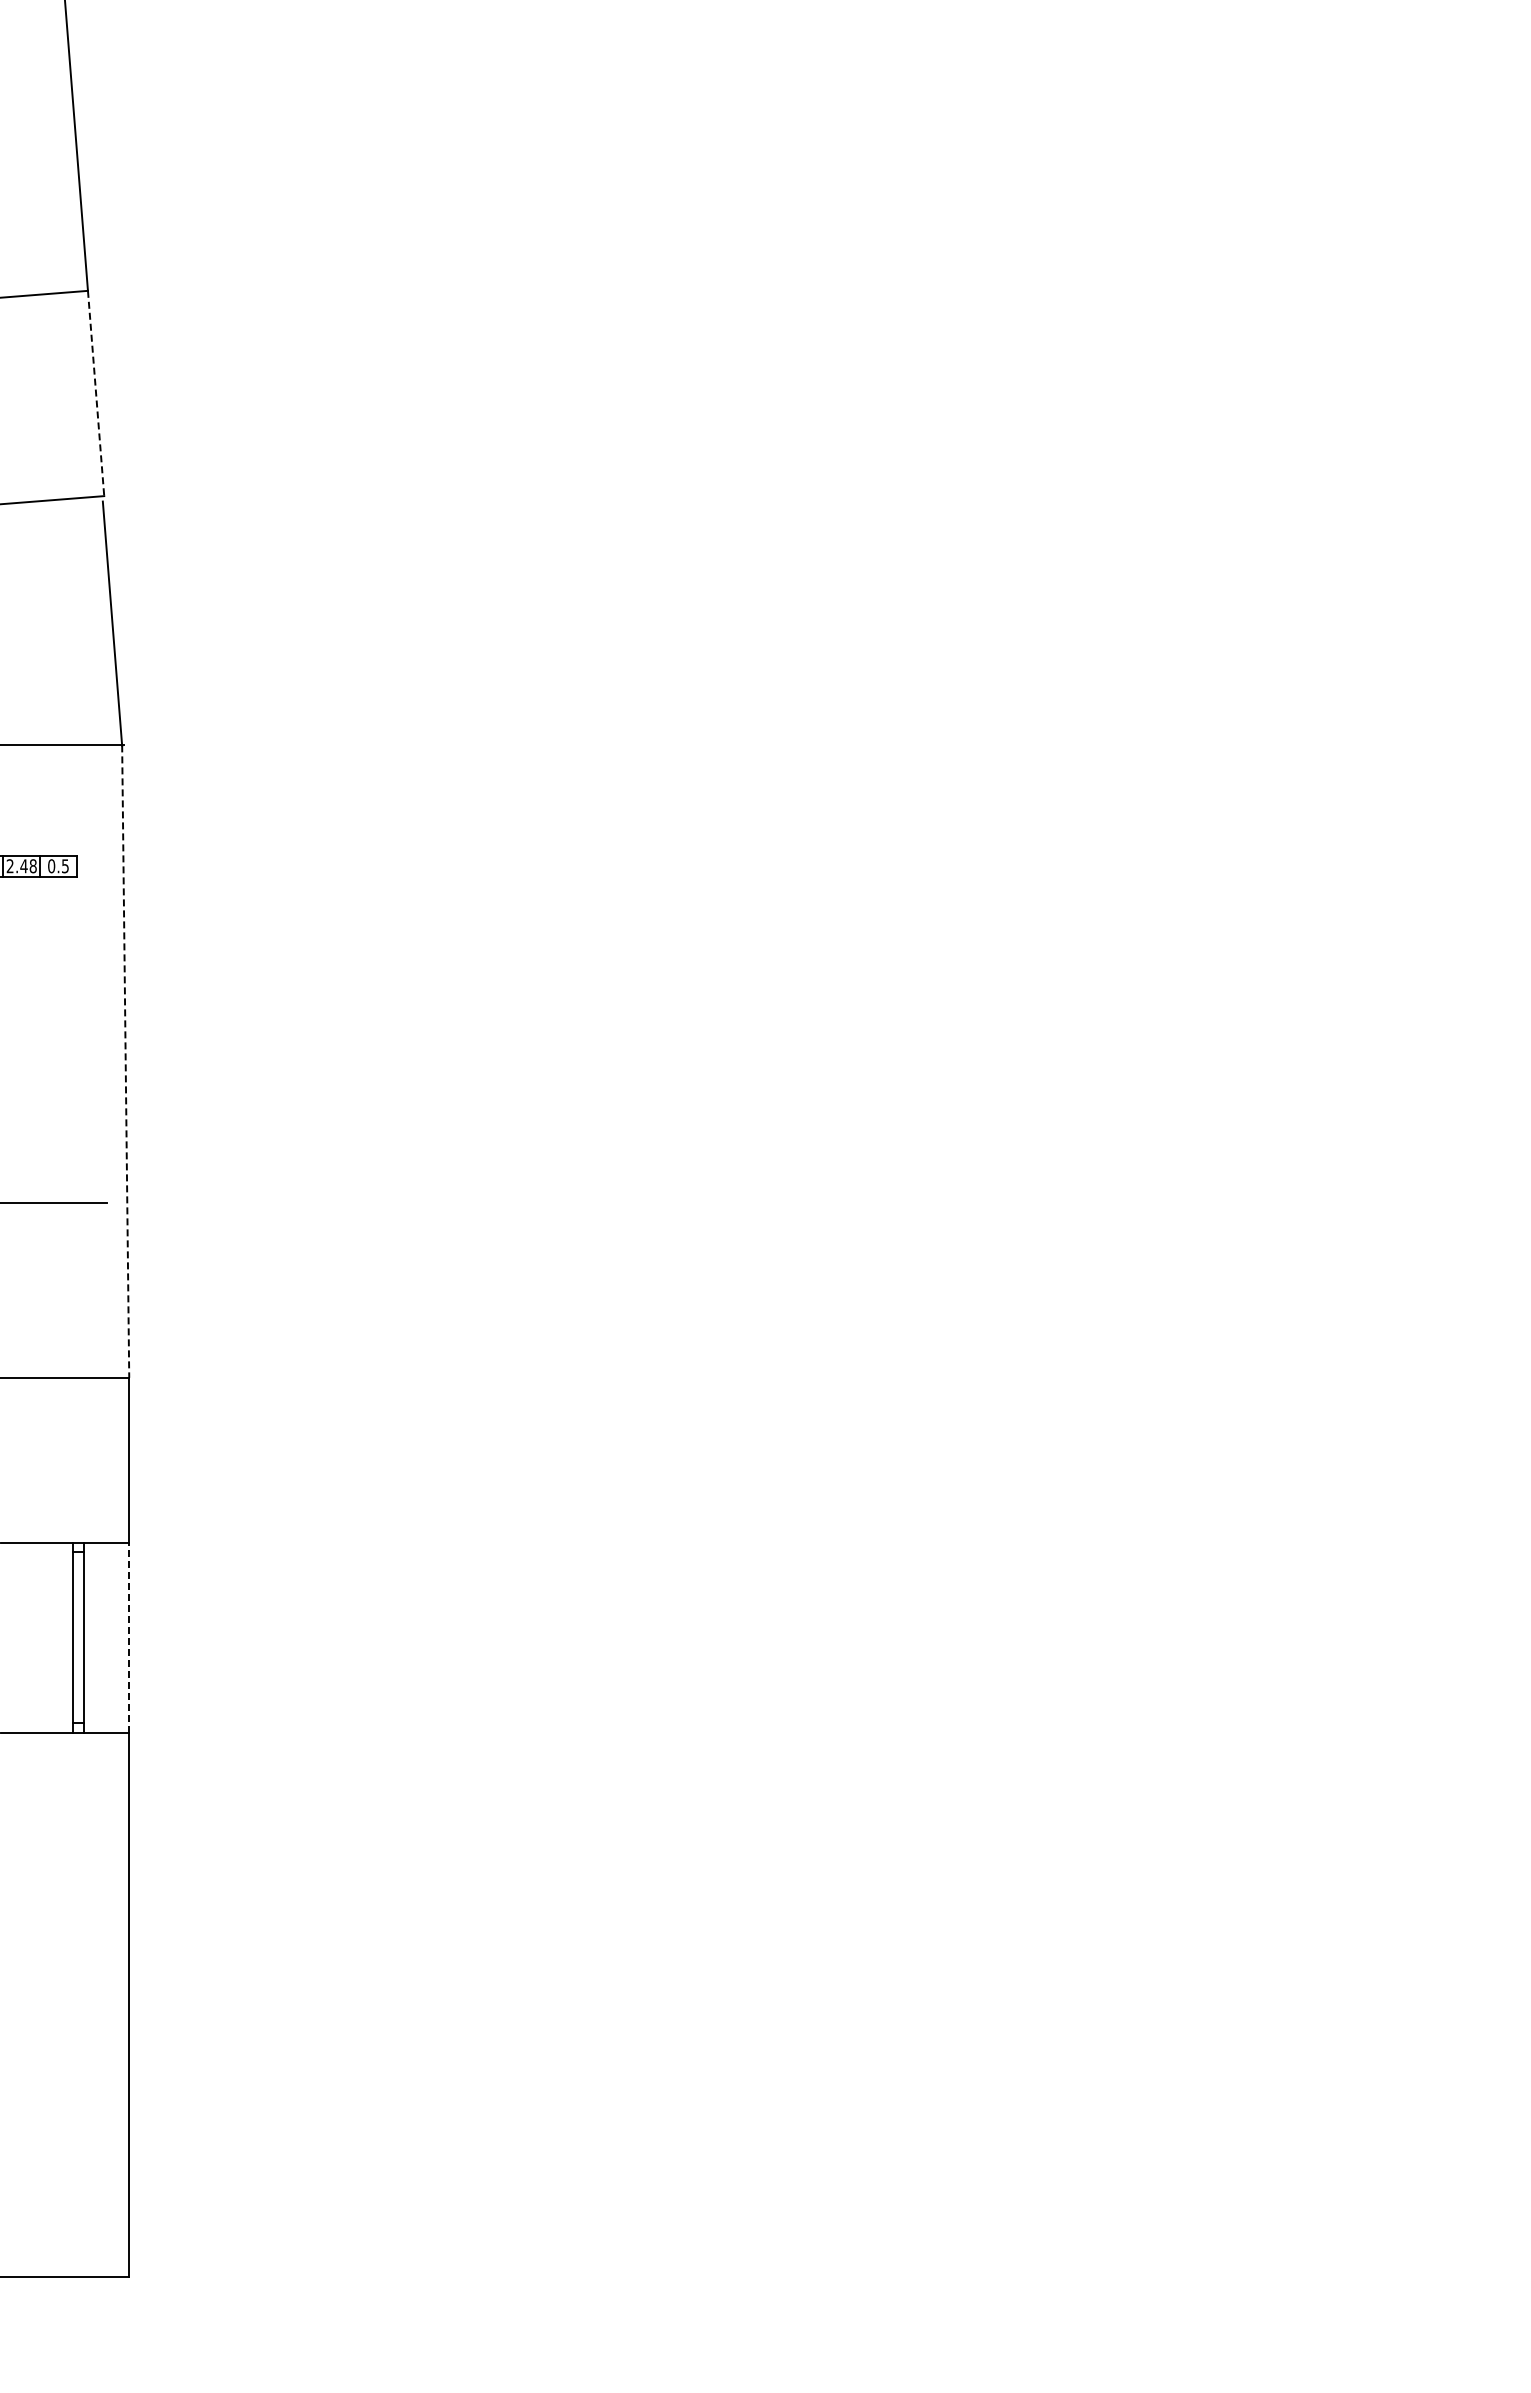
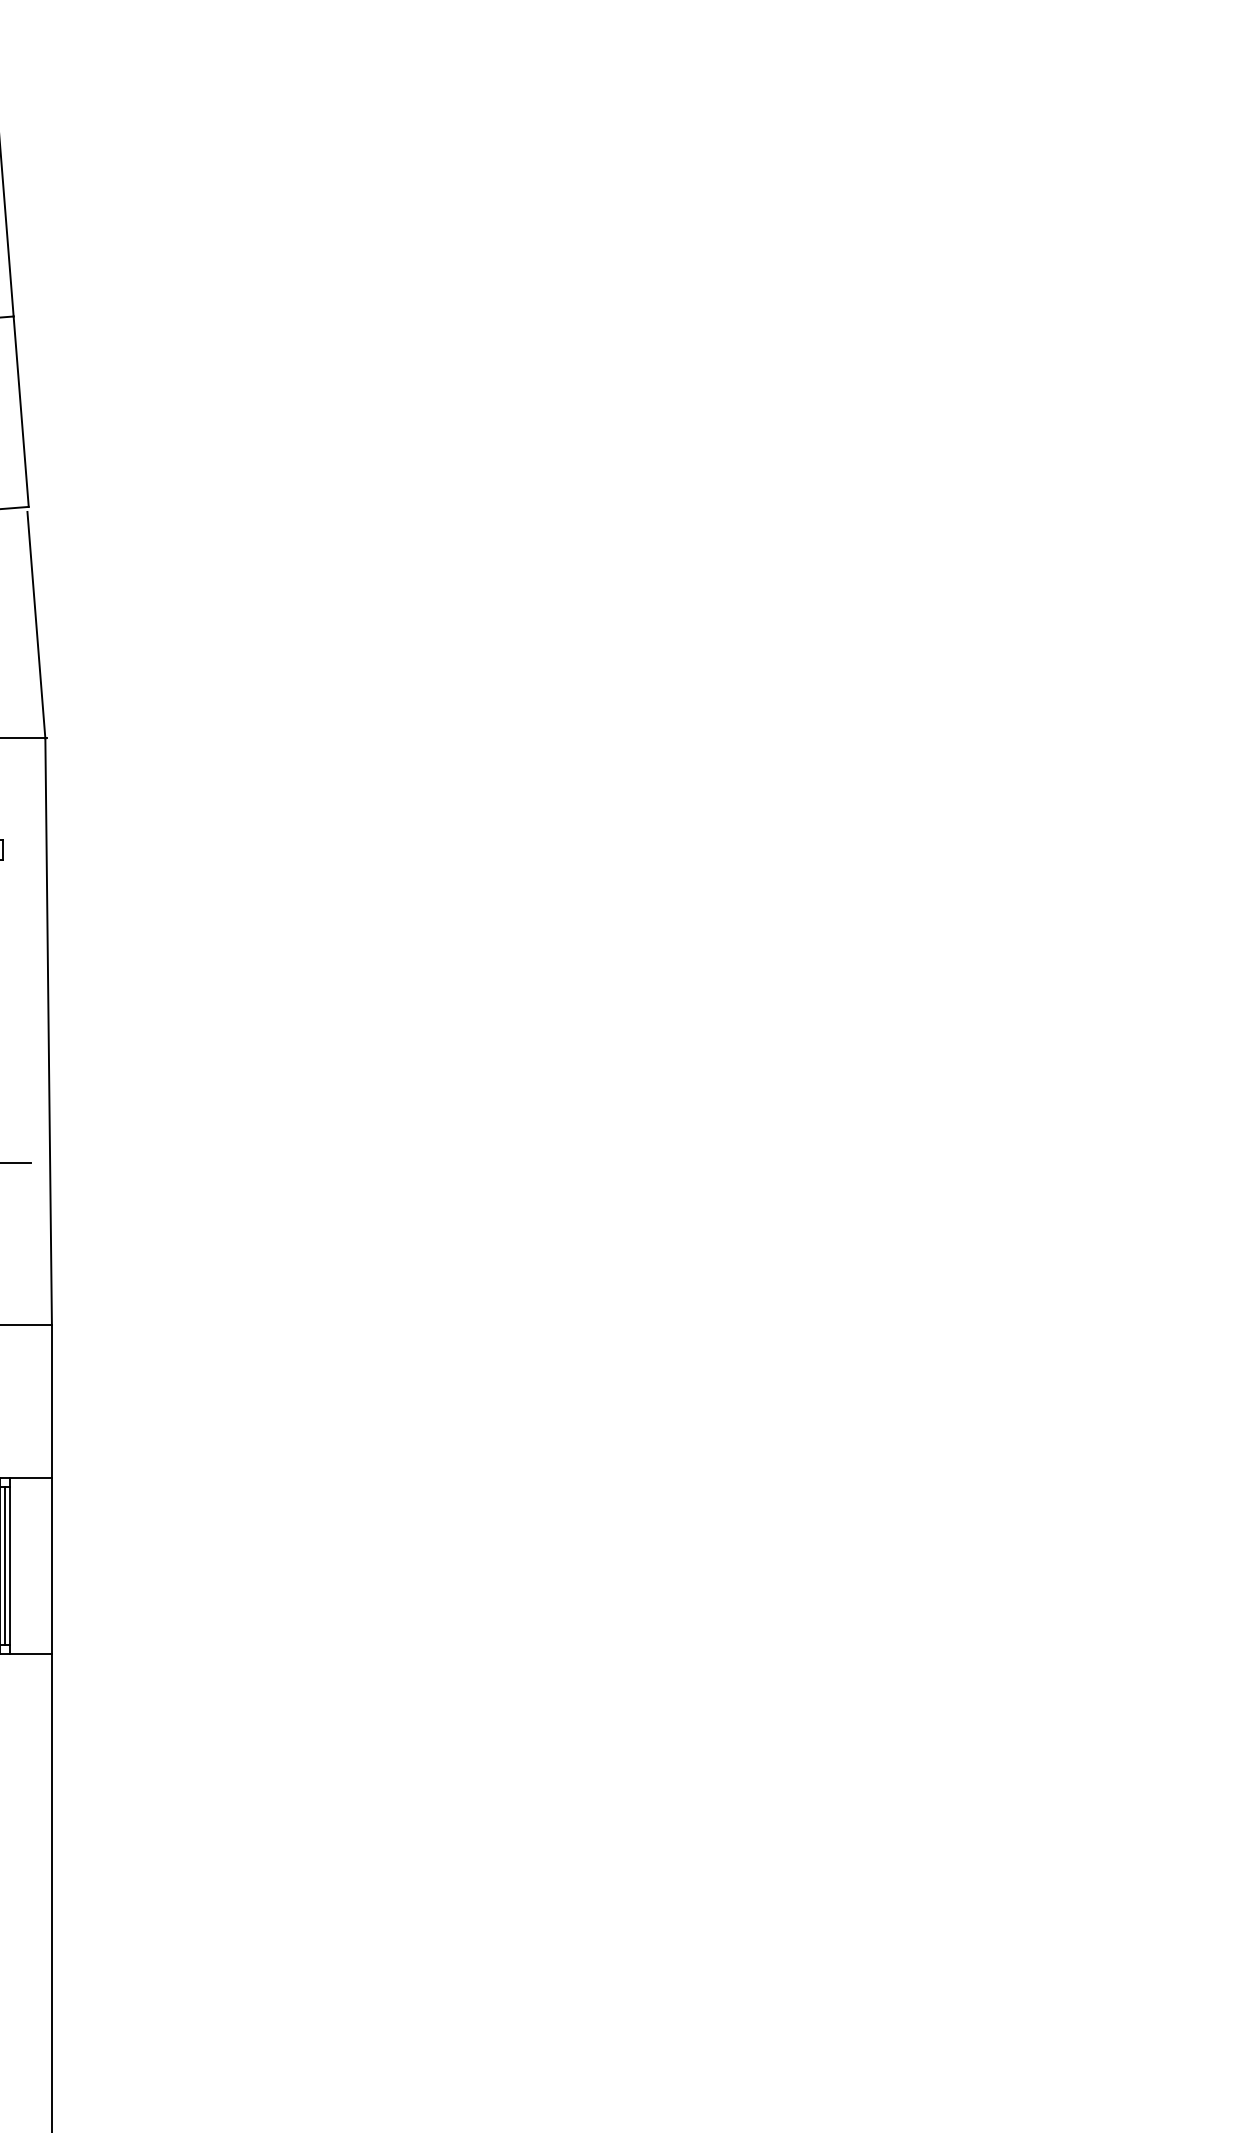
line: (96, 393) -> (21, 411), dashed -> solid
line: (125, 1062) -> (48, 1032), dashed -> solid
line: (78, 1637) -> (4, 1565), added
line: (129, 1637) -> (52, 1565), dashed -> solid

